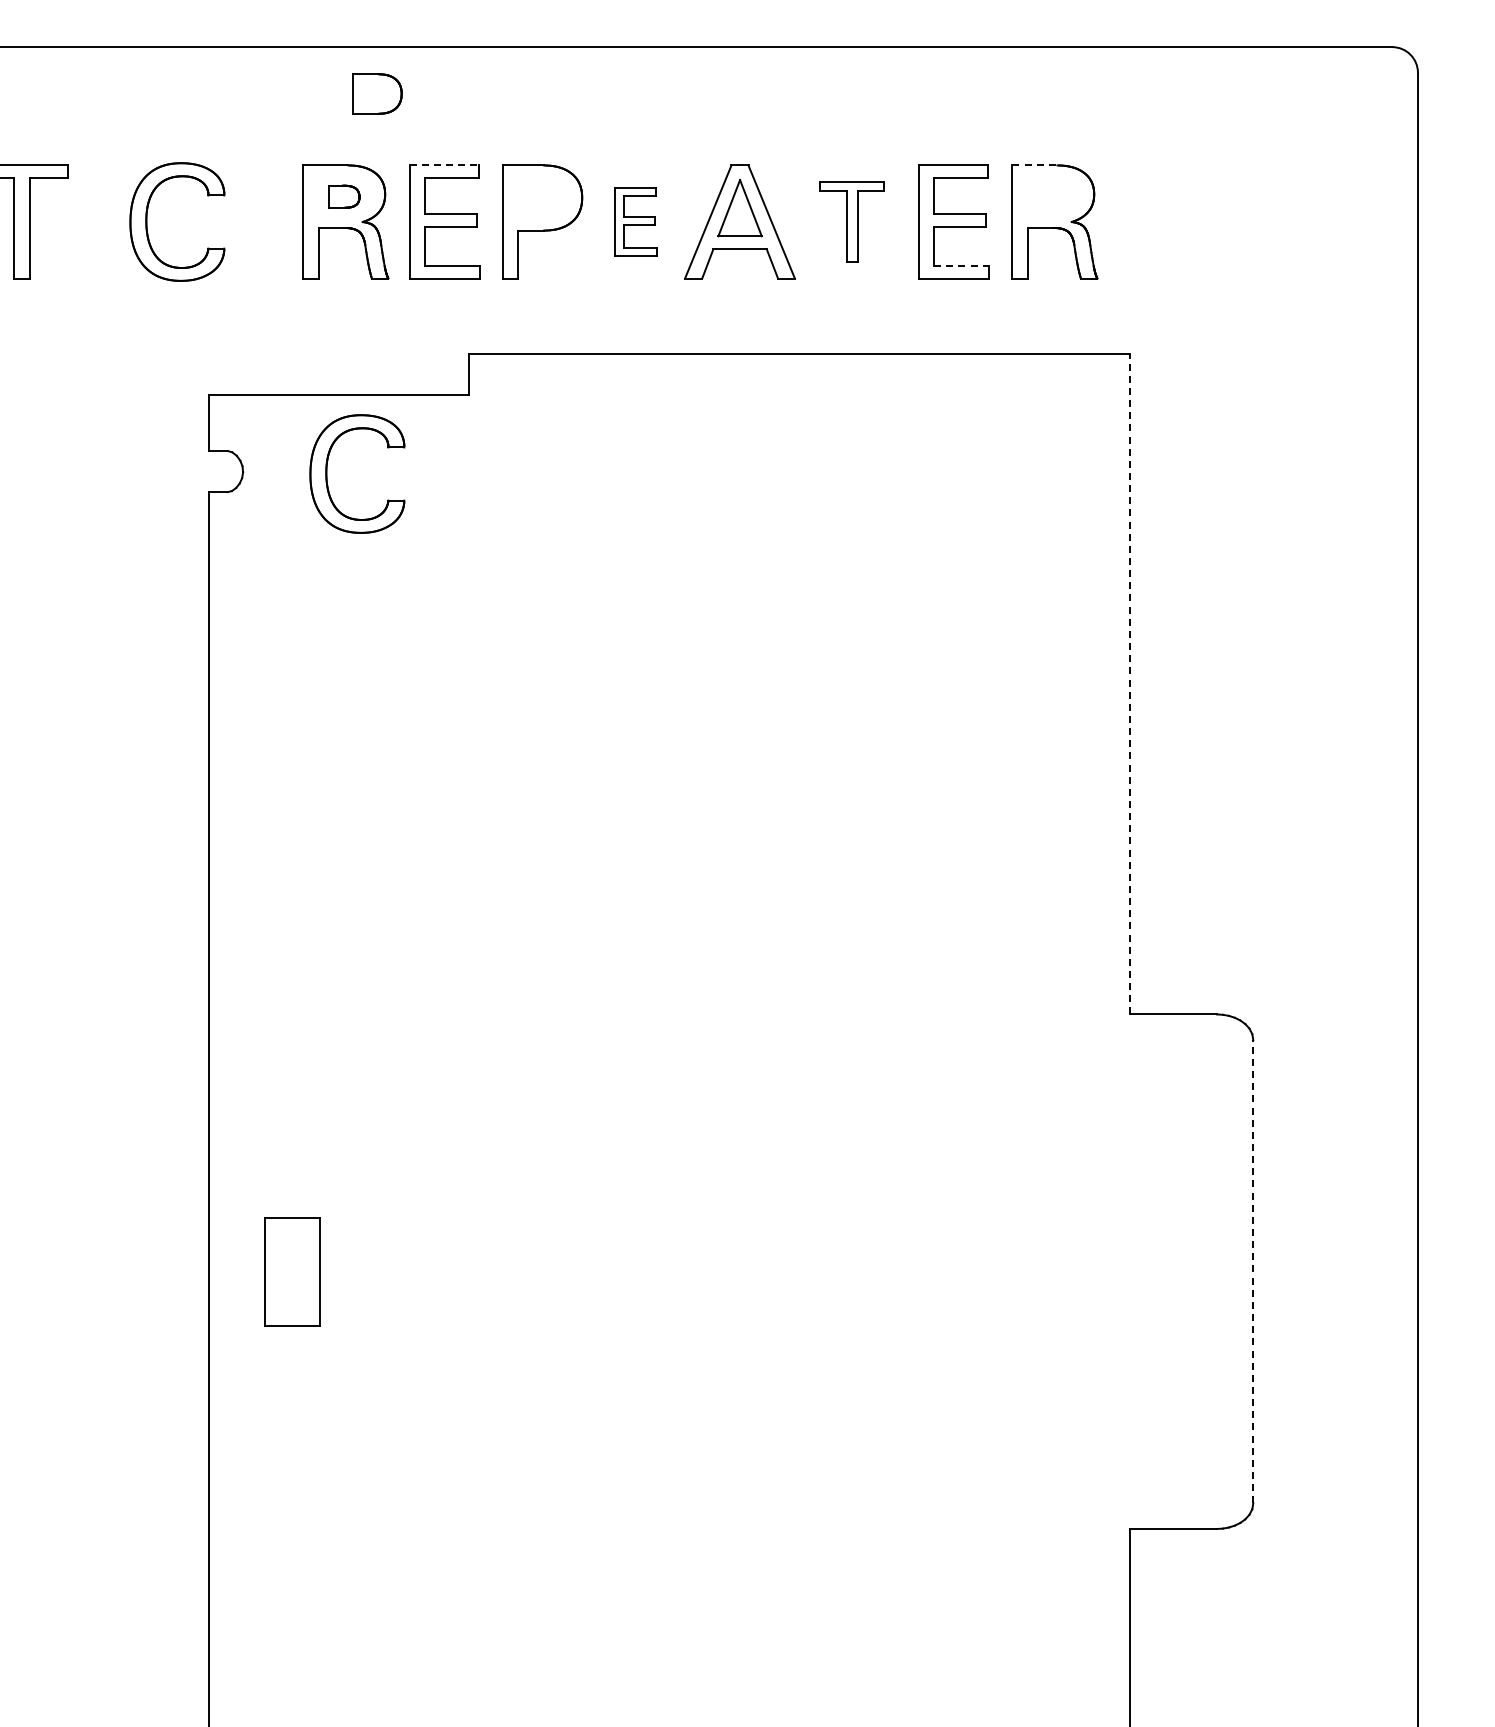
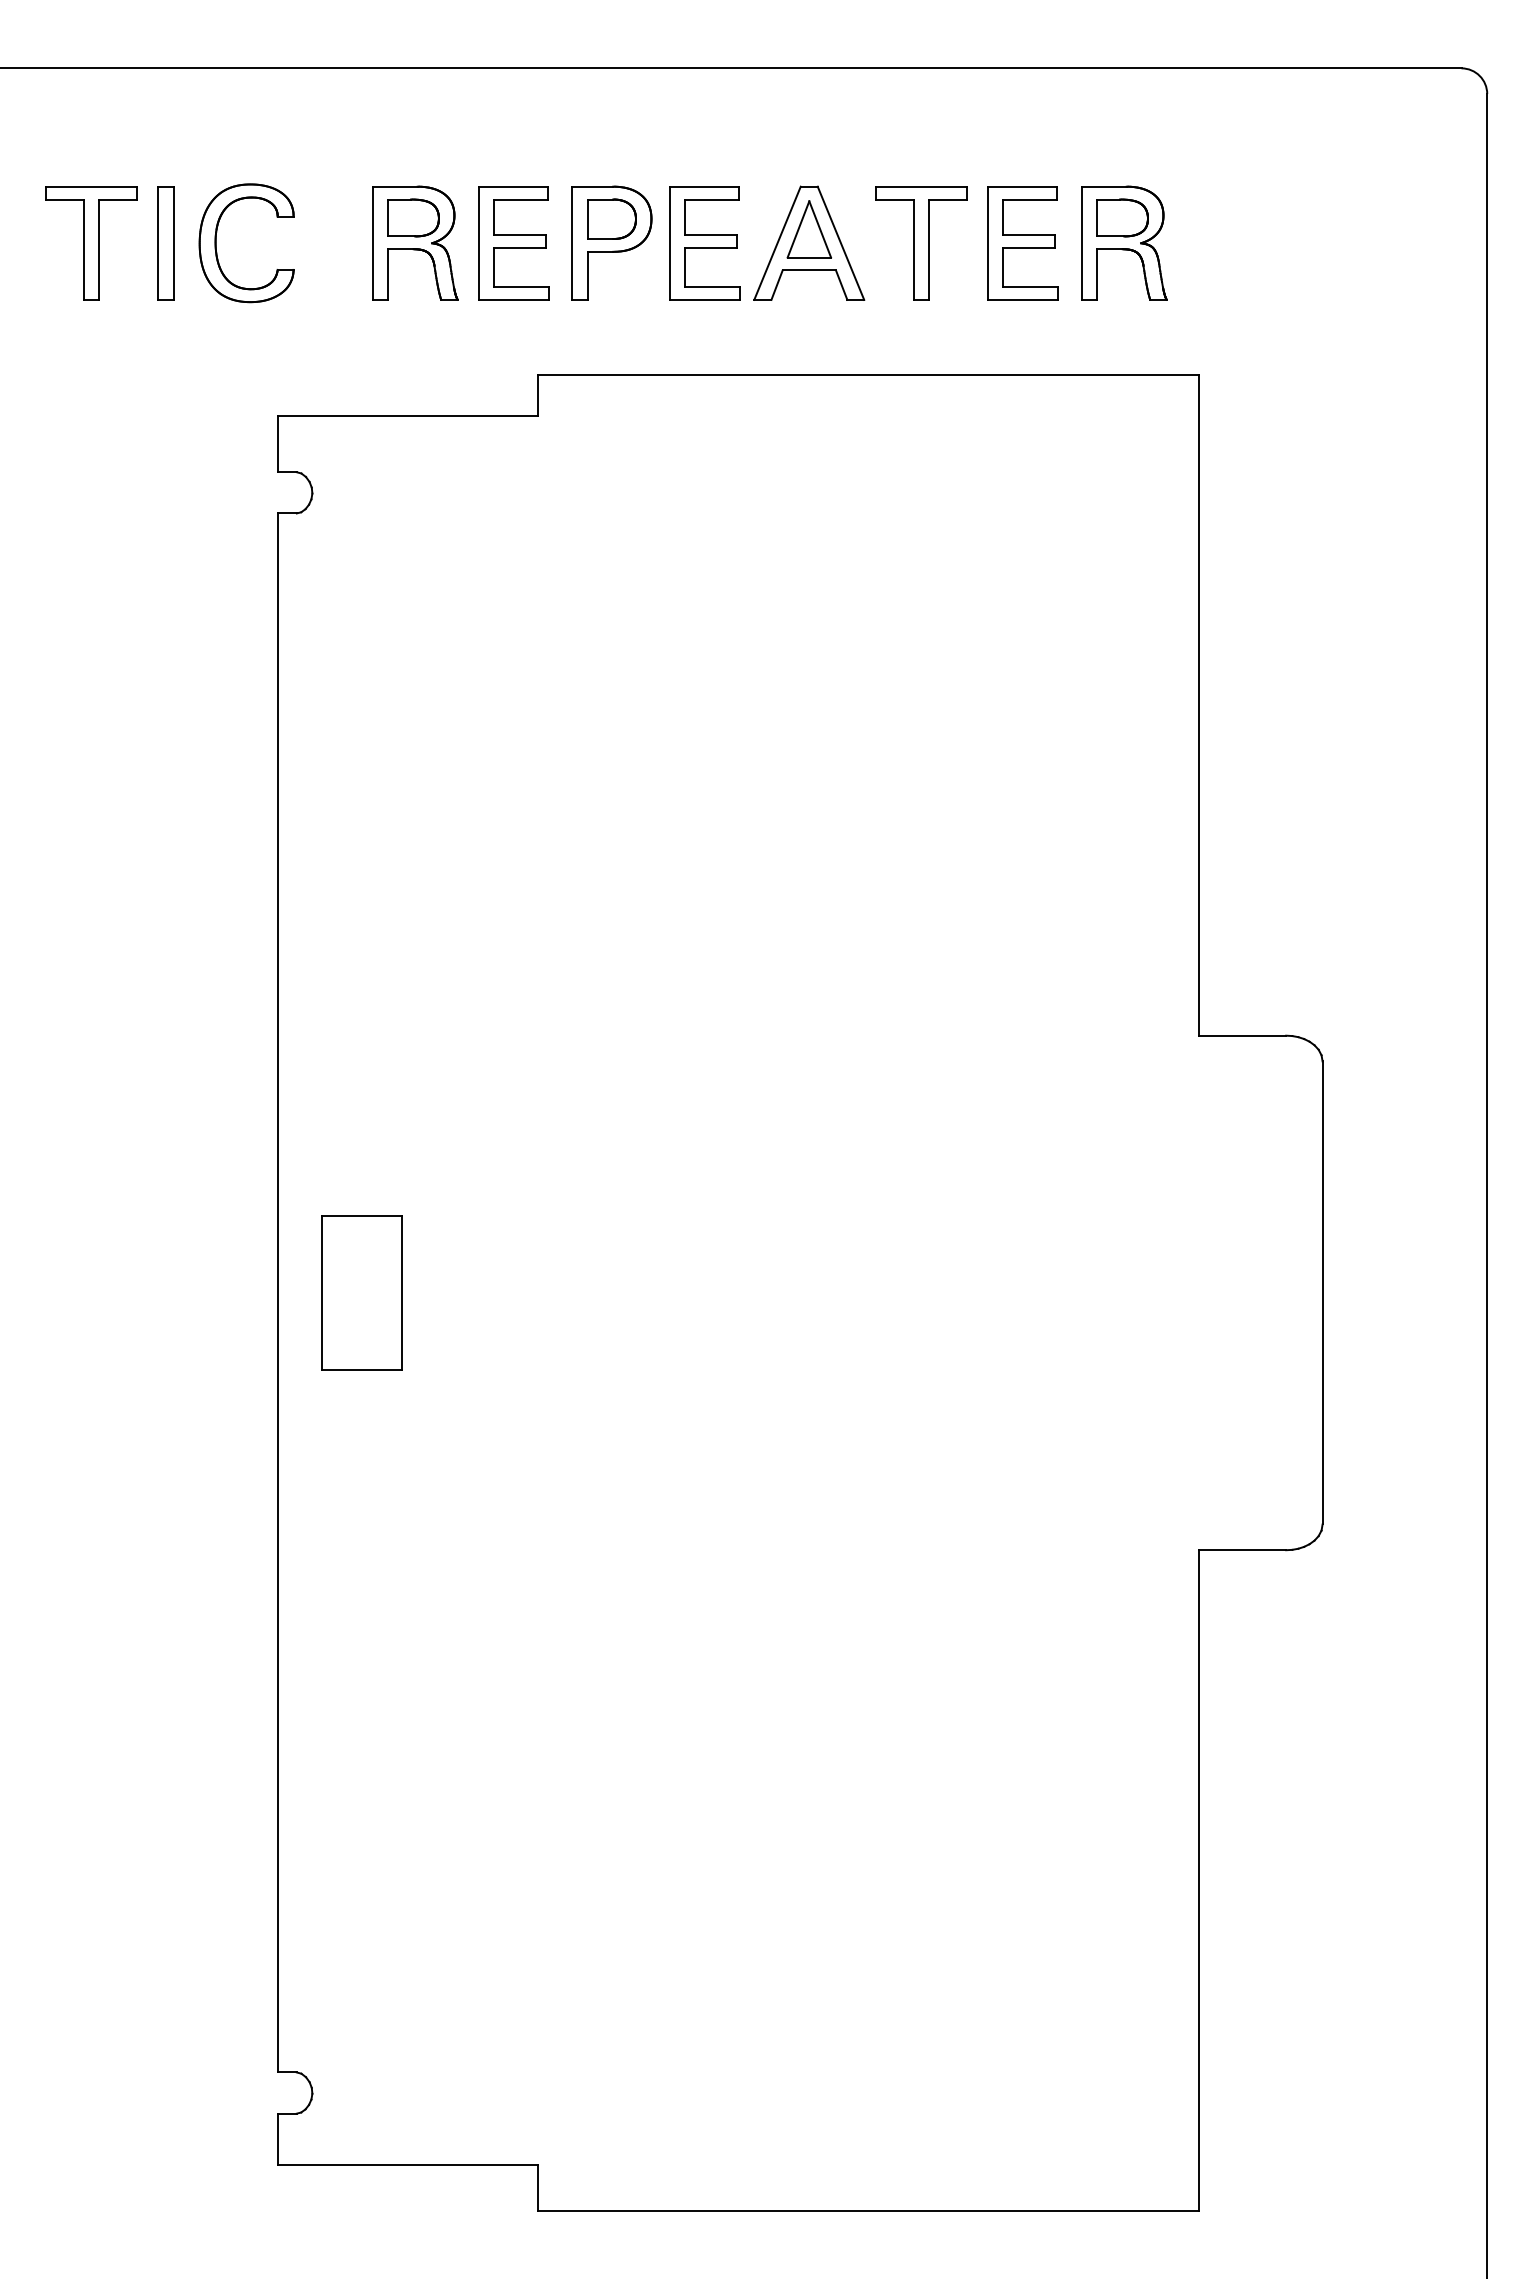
part: (377, 93) -> (611, 218), moved
line: (444, 165) -> (513, 186), dashed -> solid
line: (1035, 165) -> (1104, 186), dashed -> solid
part: (344, 196) -> (413, 217), size x1.67
part: (1053, 196) -> (1122, 217), added
part: (96, 222) -> (165, 243), added
part: (635, 222) -> (704, 243), size x1.67
part: (852, 222) -> (921, 243), size x1.43
line: (962, 266) -> (1031, 287), dashed -> solid
part: (327, 474) -> (396, 495), removed
line: (1130, 683) -> (1199, 704), dashed -> solid
part: (292, 1271) -> (361, 1292), size x1.43
line: (1253, 1271) -> (1322, 1292), dashed -> solid

